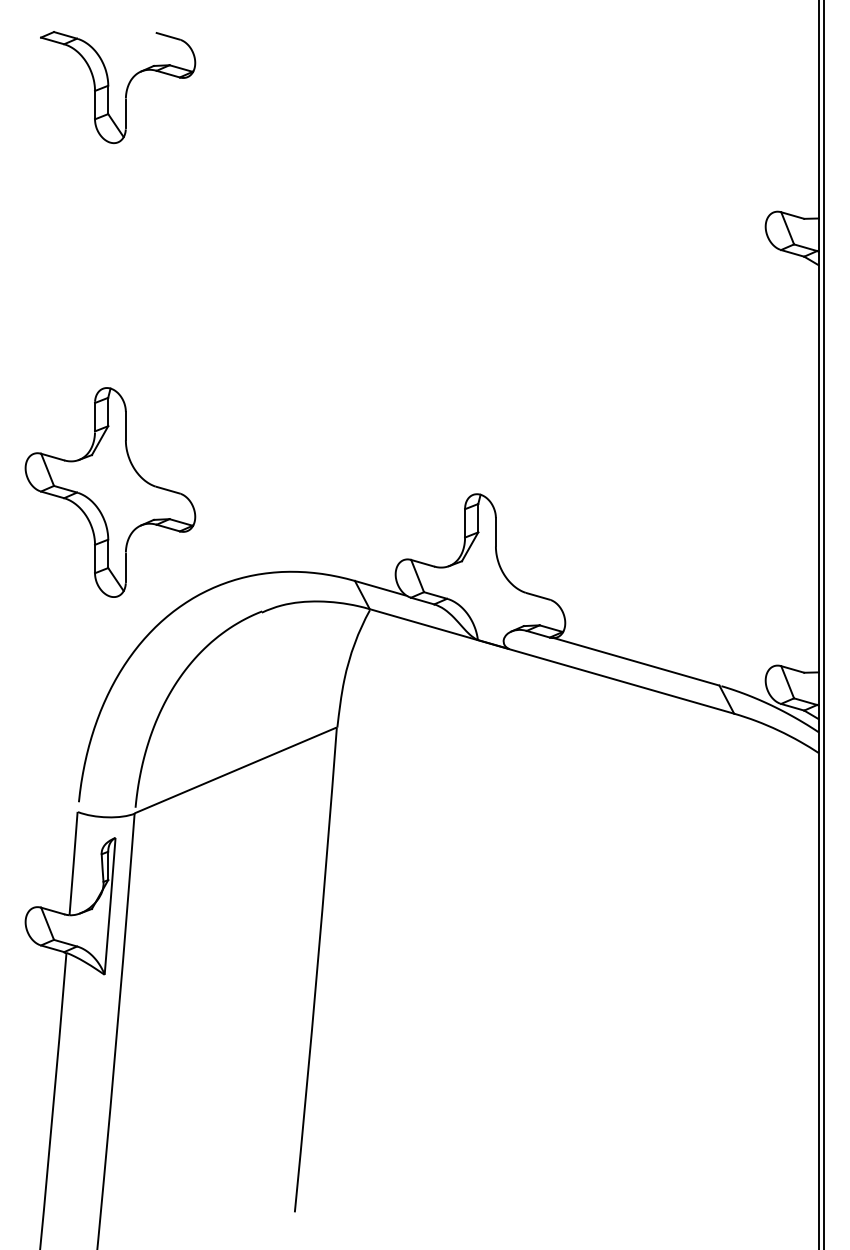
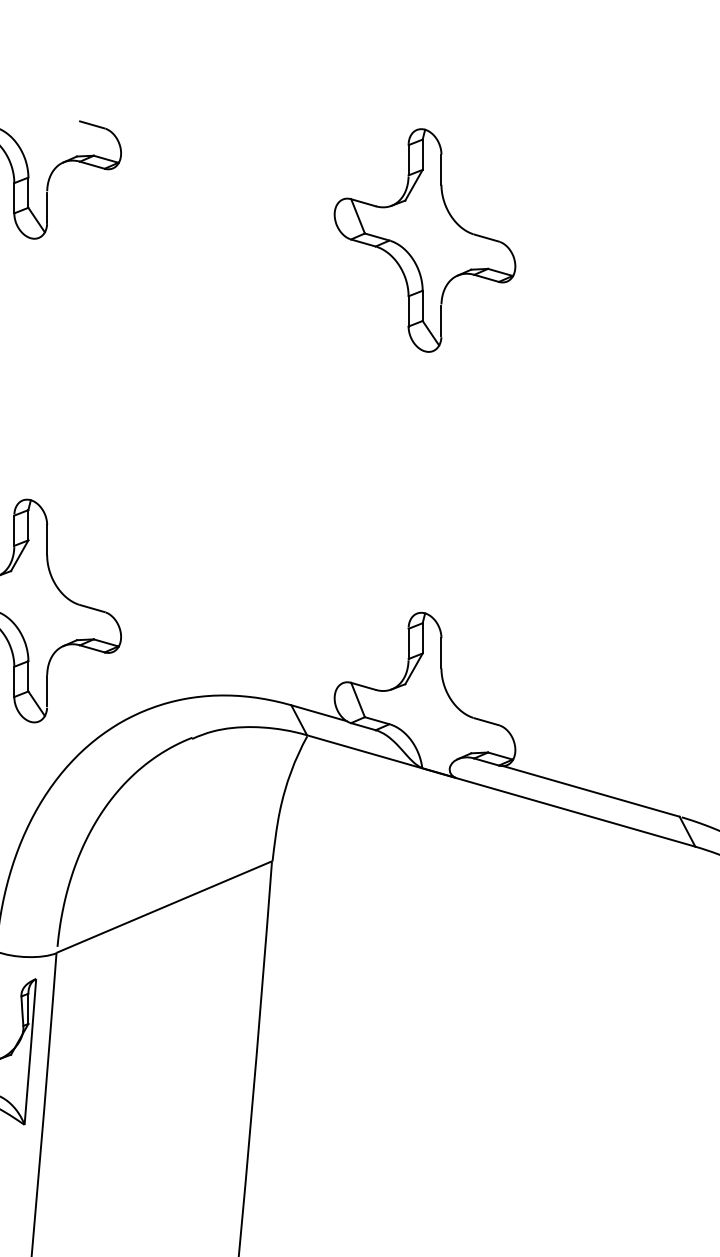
part: (480, 144) -> (425, 240), added

